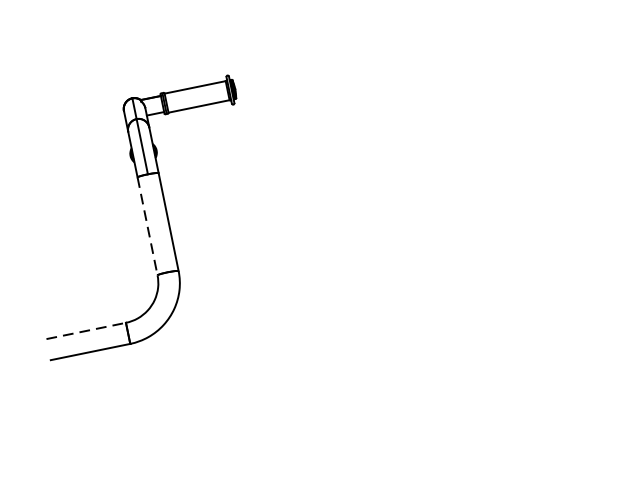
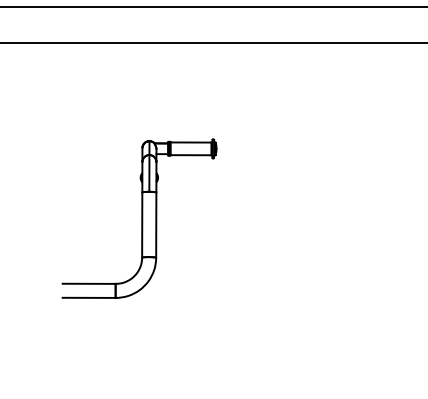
line: (148, 226) -> (142, 225), dashed -> solid
line: (86, 330) -> (89, 283), dashed -> solid

